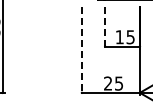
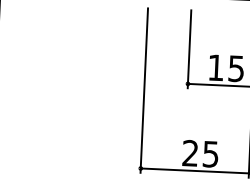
line: (105, 27) -> (190, 48), dashed -> solid
line: (81, 51) -> (143, 91), dashed -> solid

